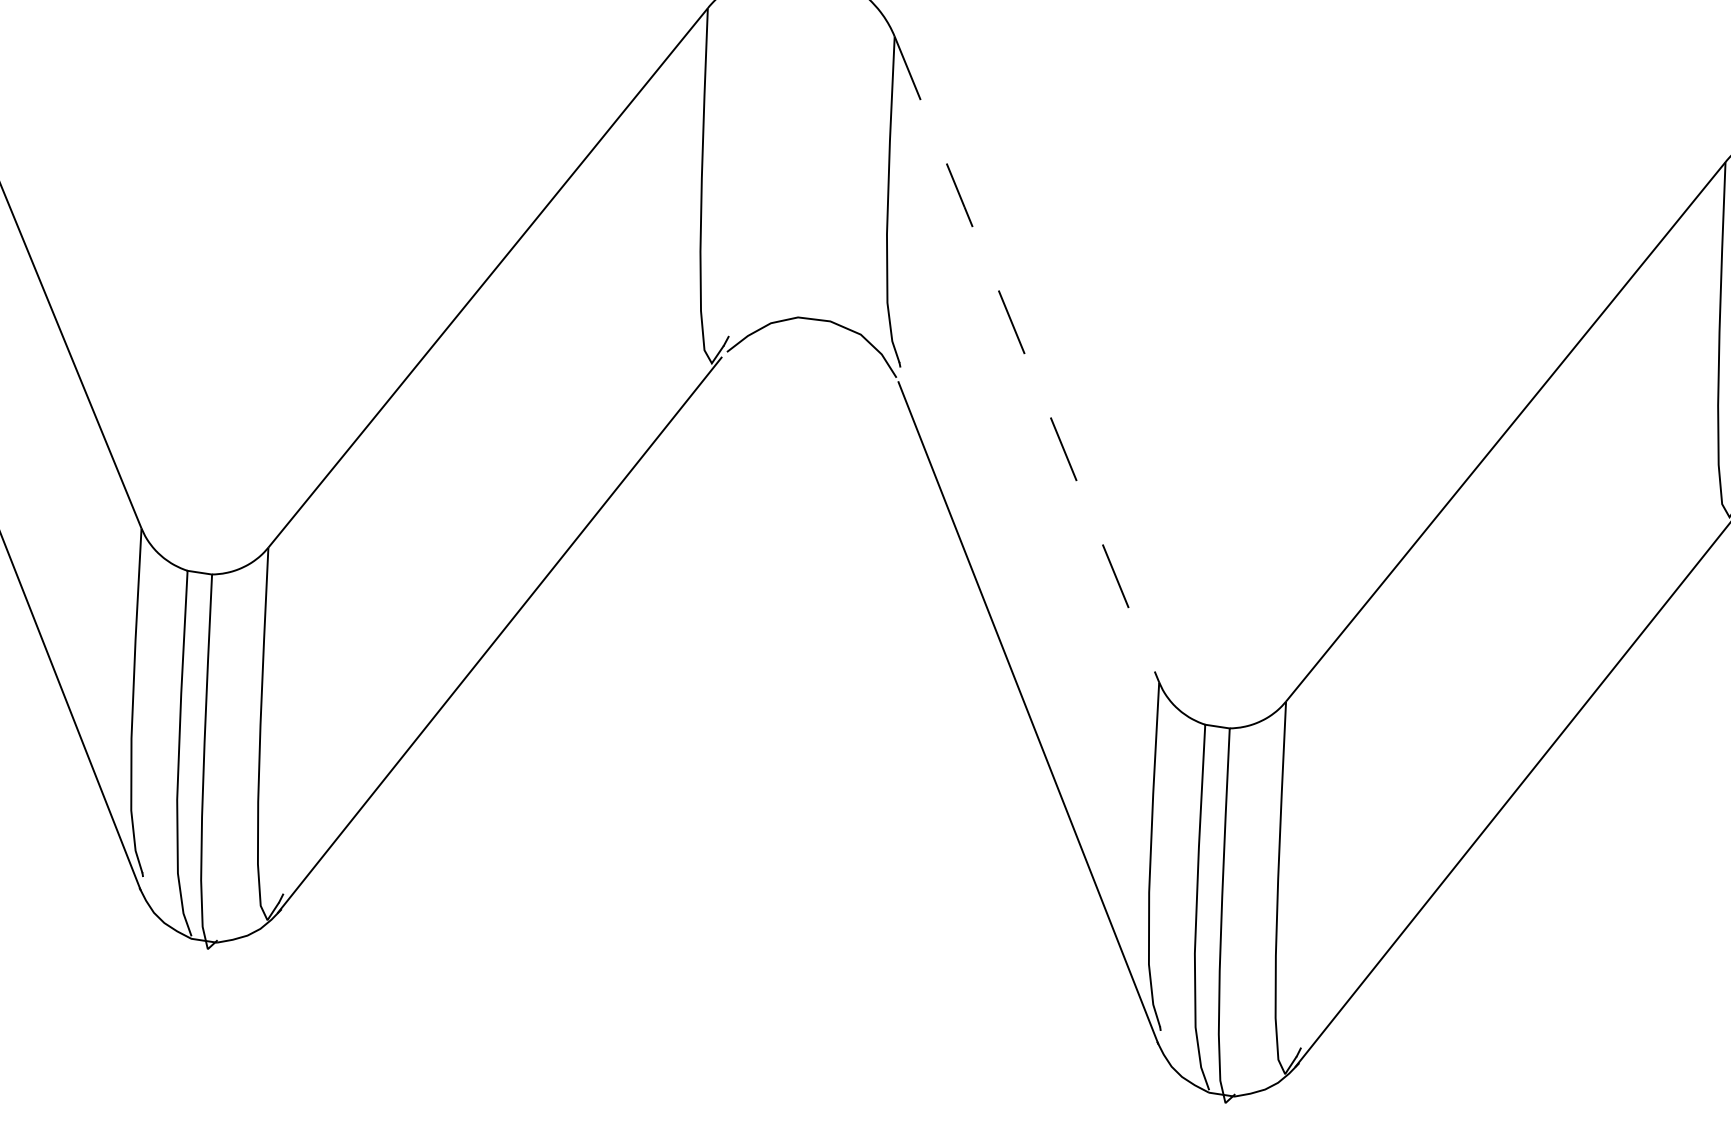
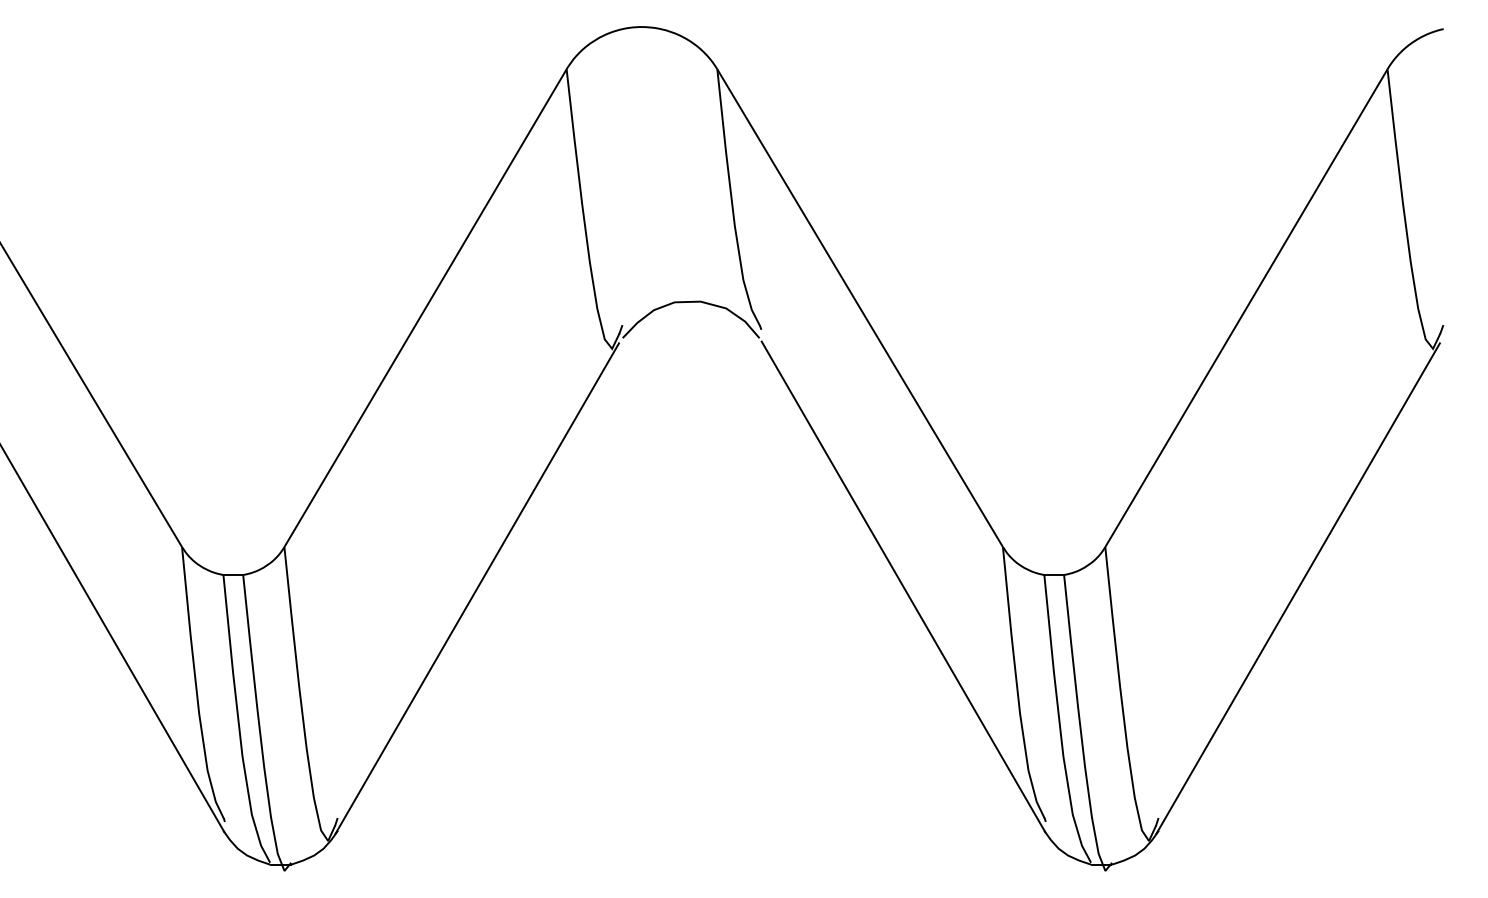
line: (1027, 359) -> (860, 308), dashed -> solid

